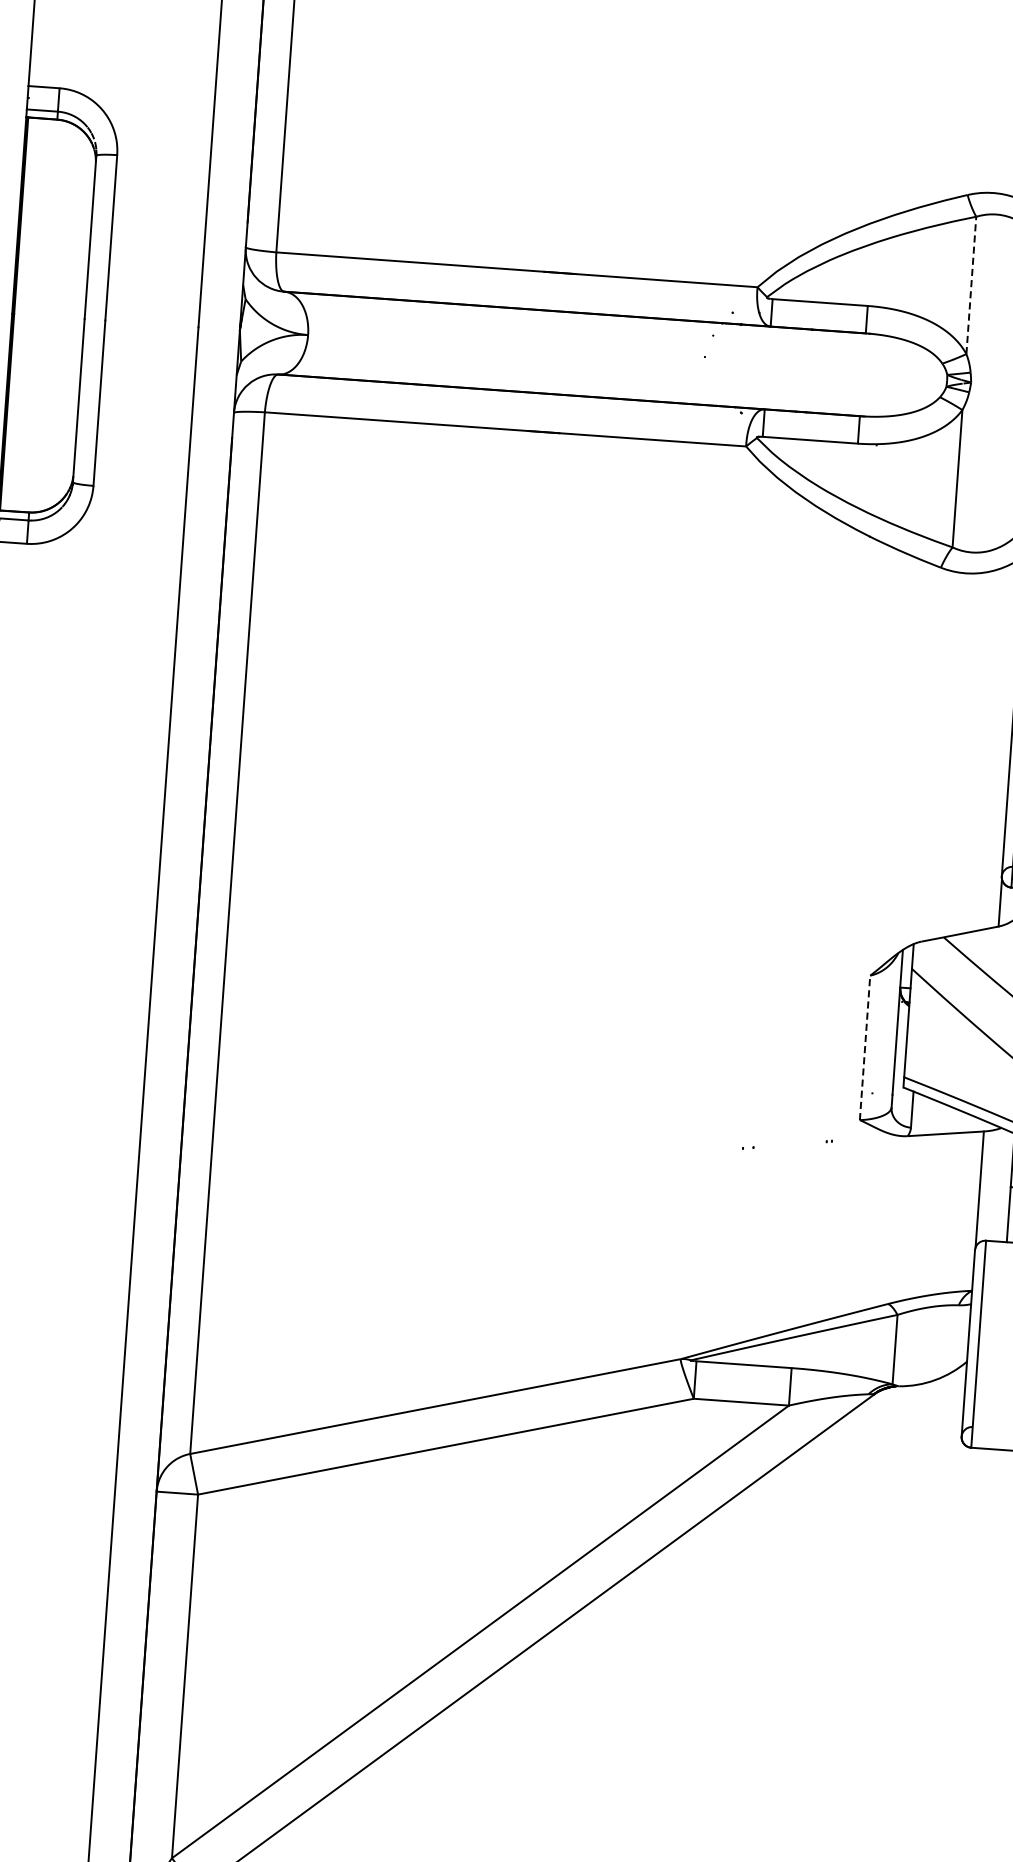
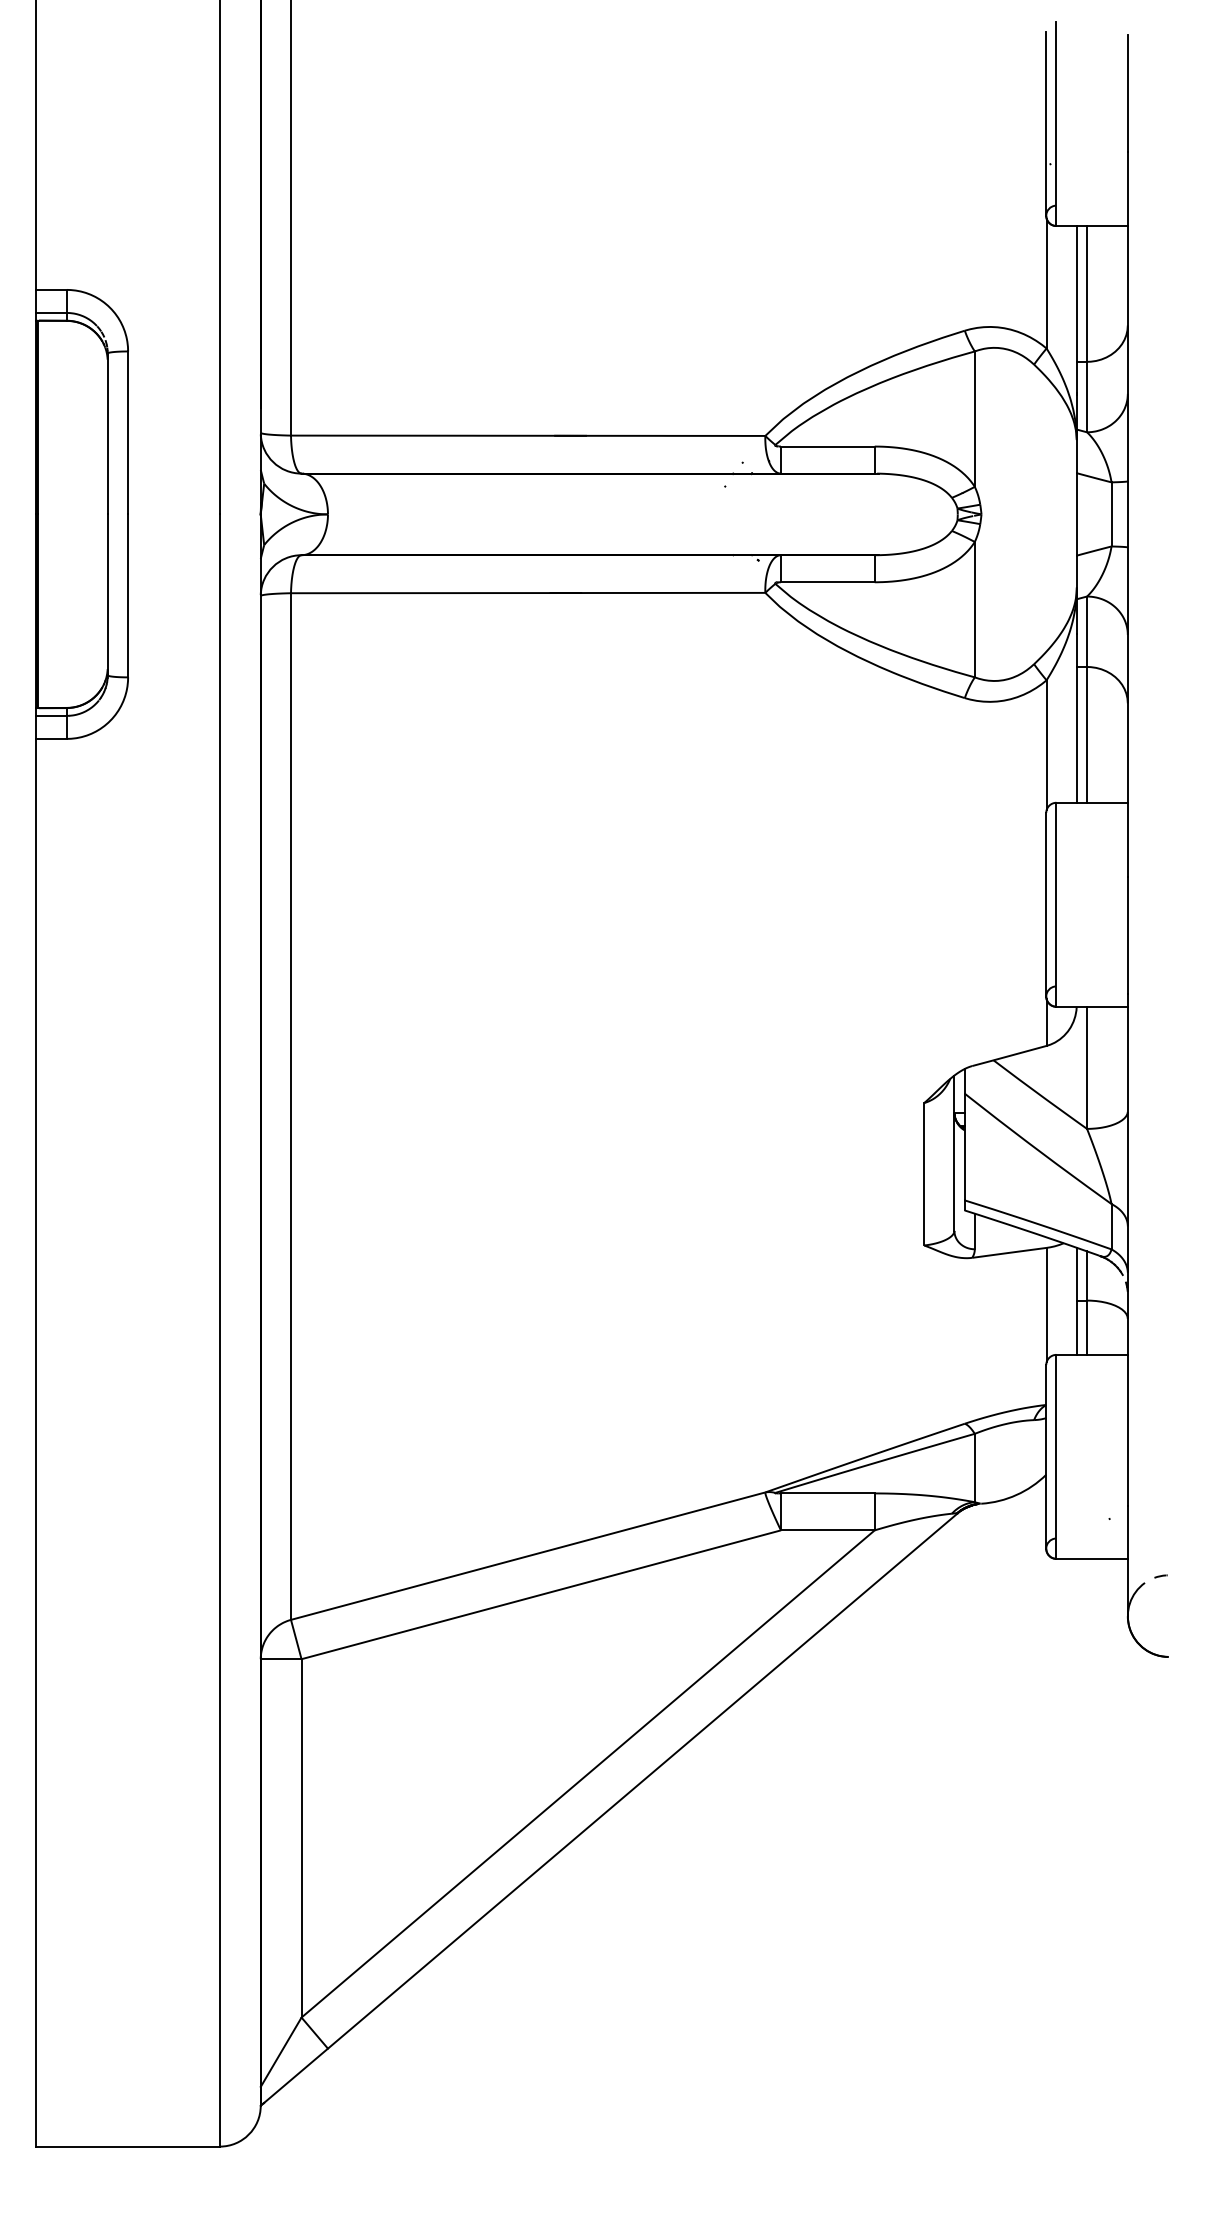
line: (970, 285) -> (974, 419), dashed -> solid
line: (865, 1047) -> (924, 1173), dashed -> solid

